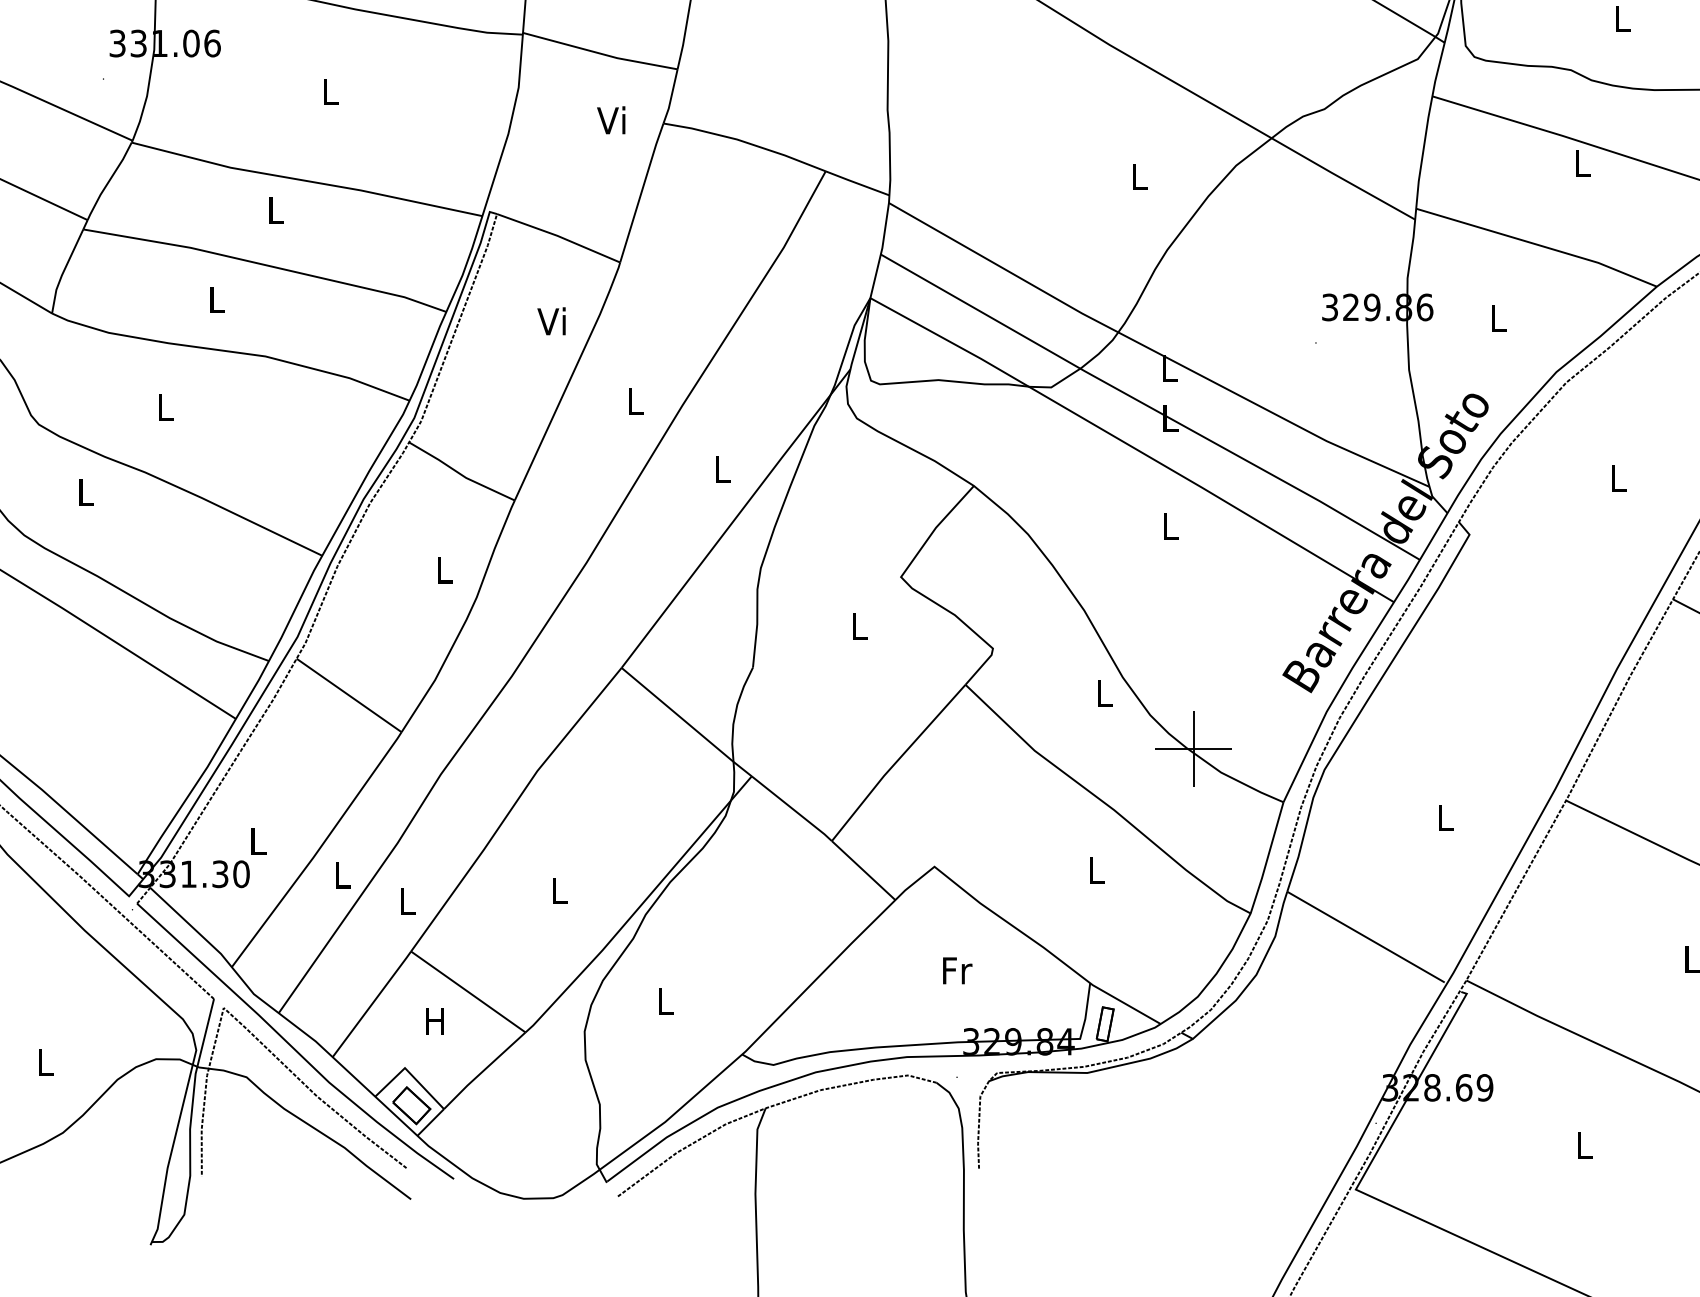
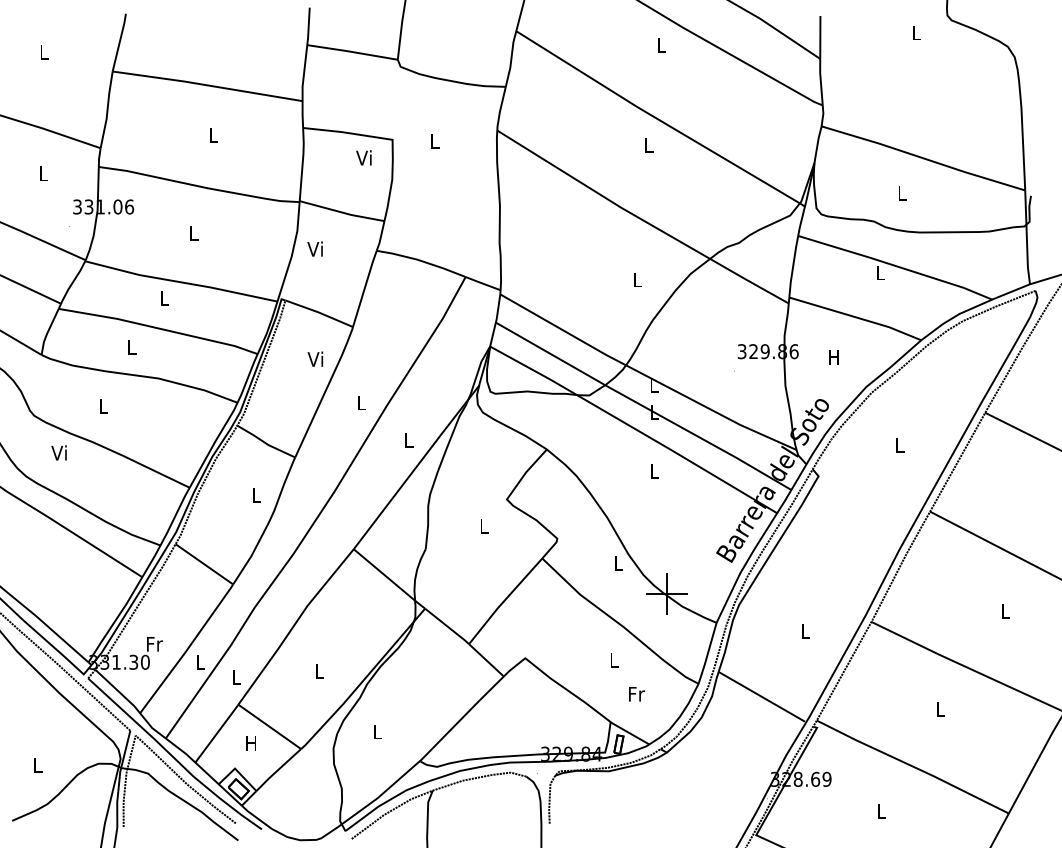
text: (610, 119) -> (314, 248), moved
text: (1496, 318) -> (833, 357), L -> H
text: (82, 491) -> (58, 452), L -> Vi
text: (259, 841) -> (155, 644), L -> Fr
text: (956, 971) -> (636, 694), moved

